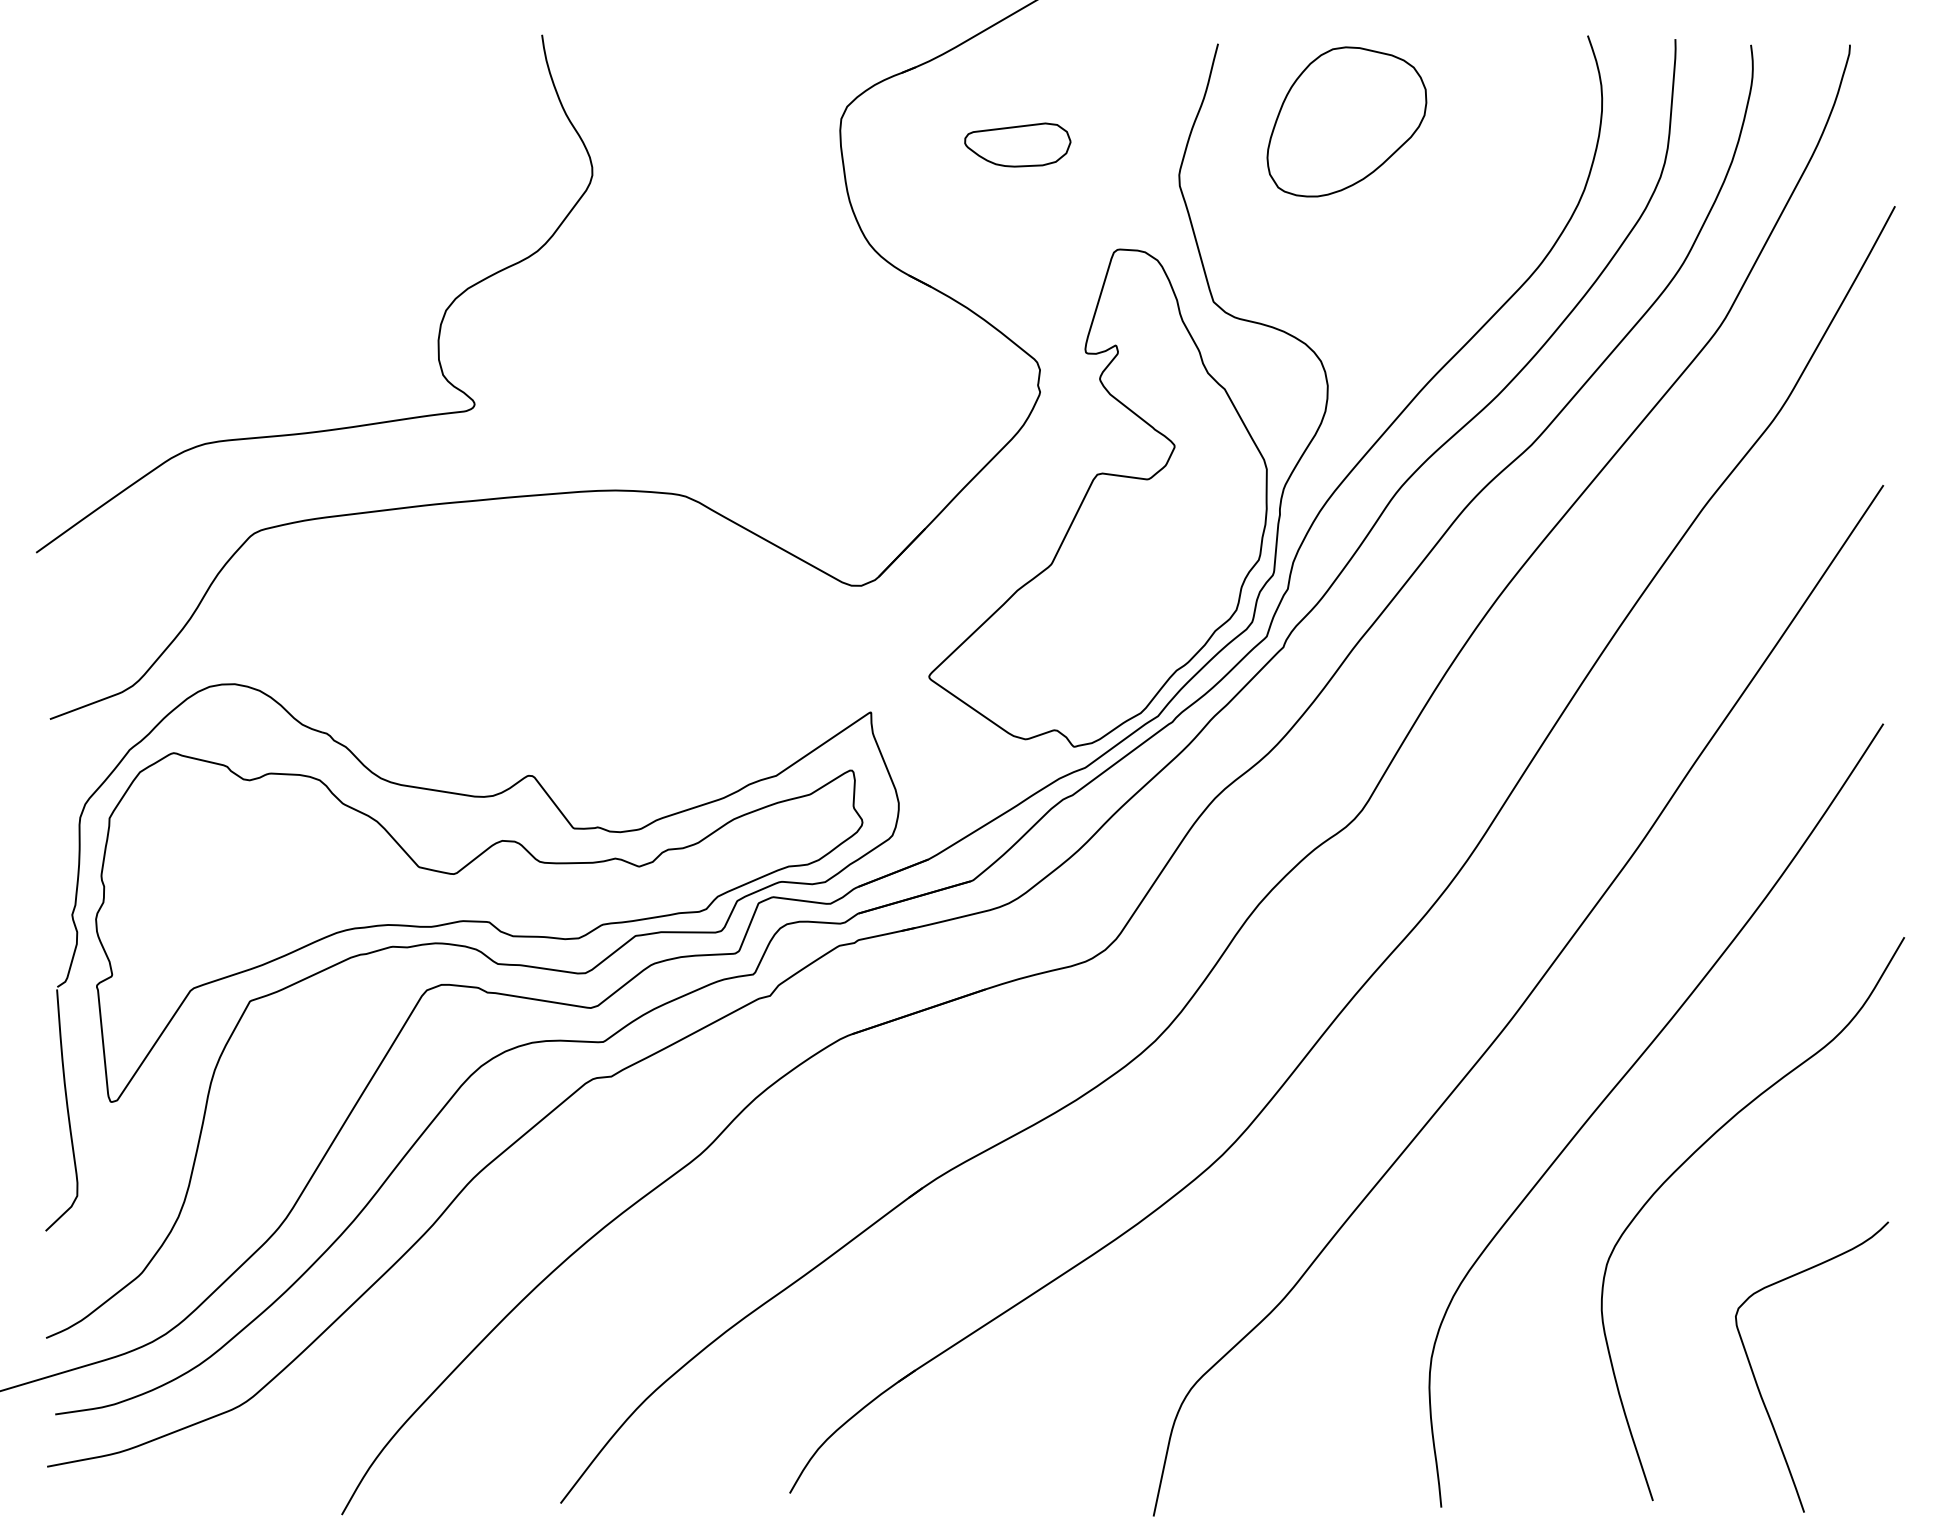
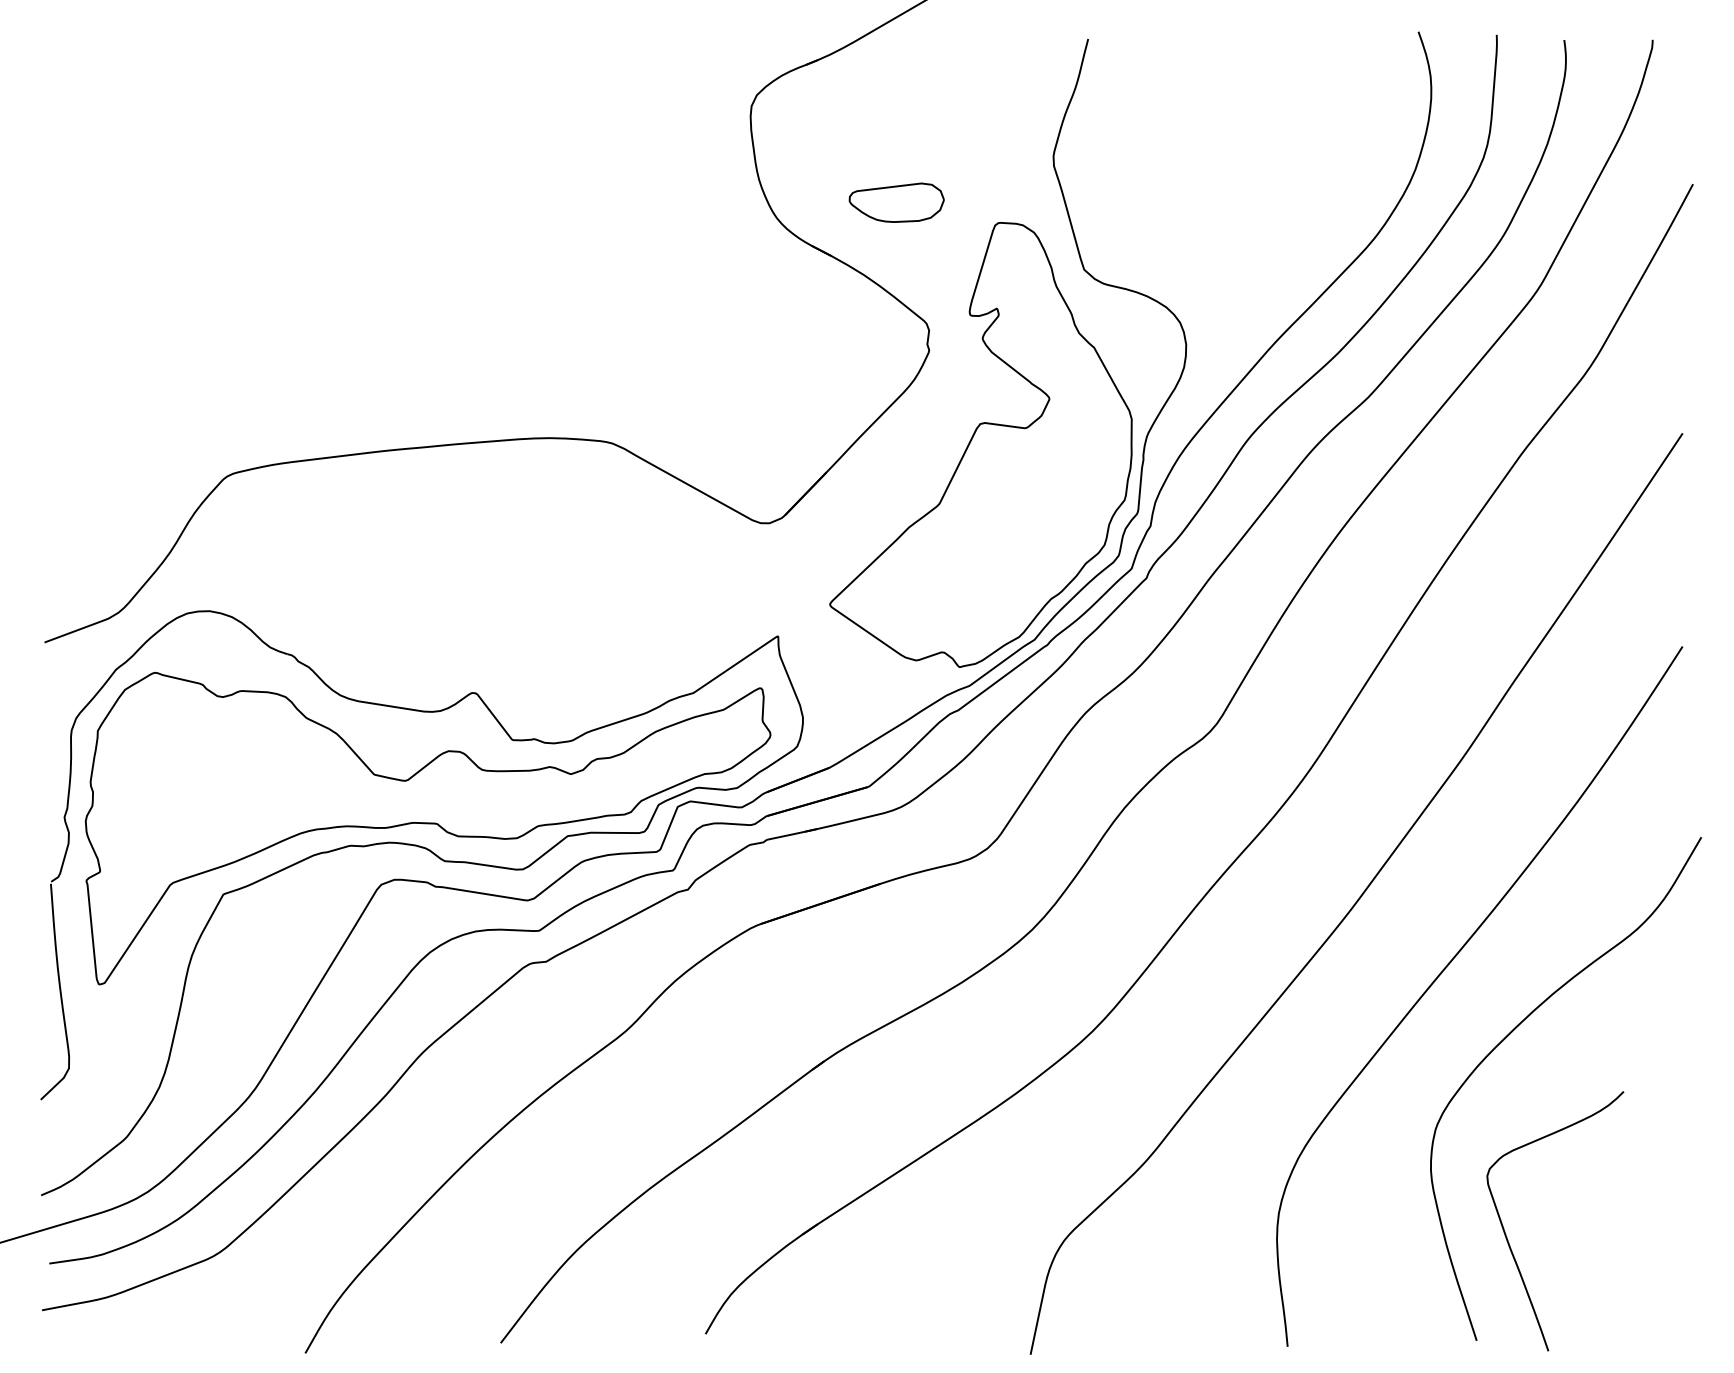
part: (1346, 121) -> (1202, 108), removed
part: (1017, 144) -> (896, 202), moved
curve: (439, 325) -> (392, 290), removed
curve: (1758, 1385) -> (1507, 1237), moved

